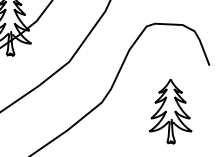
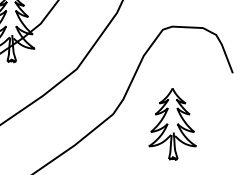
part: (170, 111) -> (172, 124), moved

